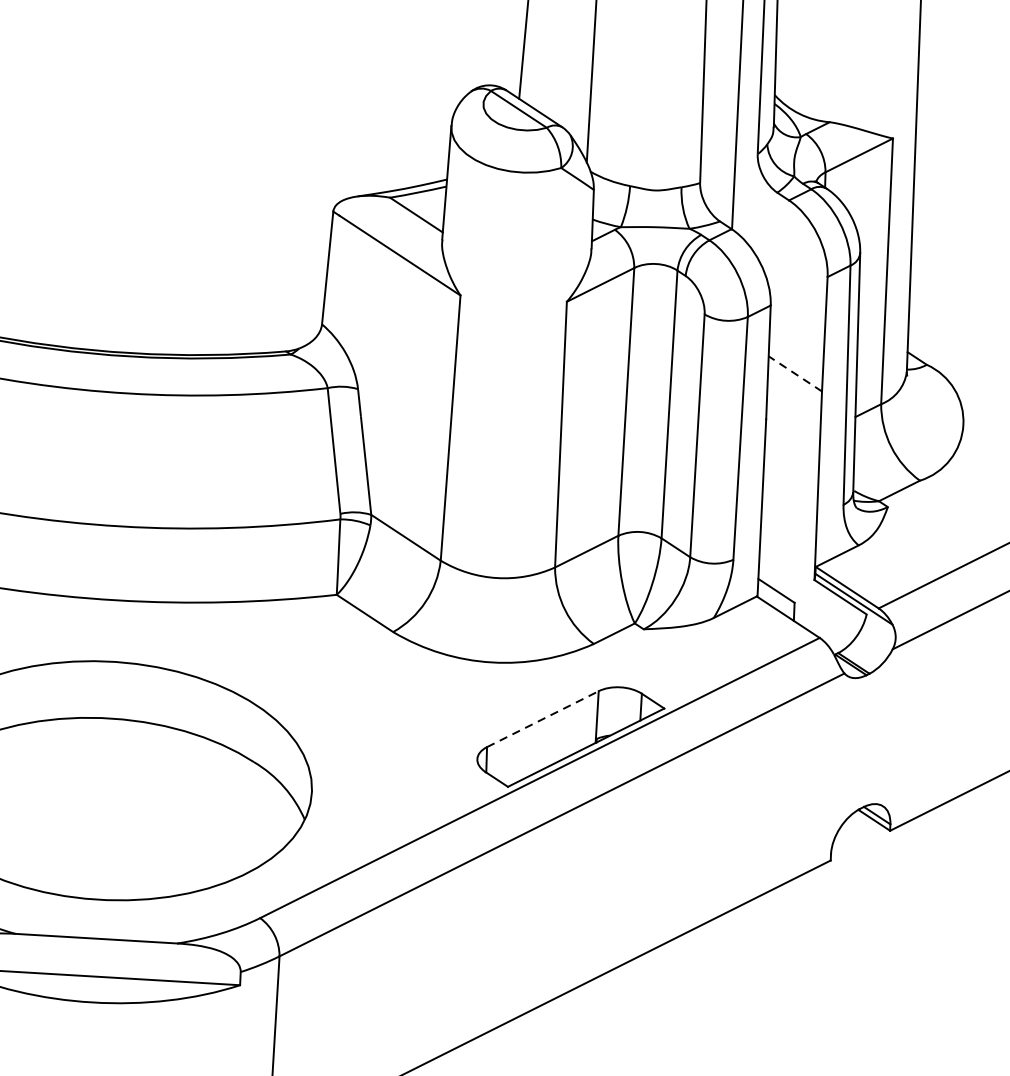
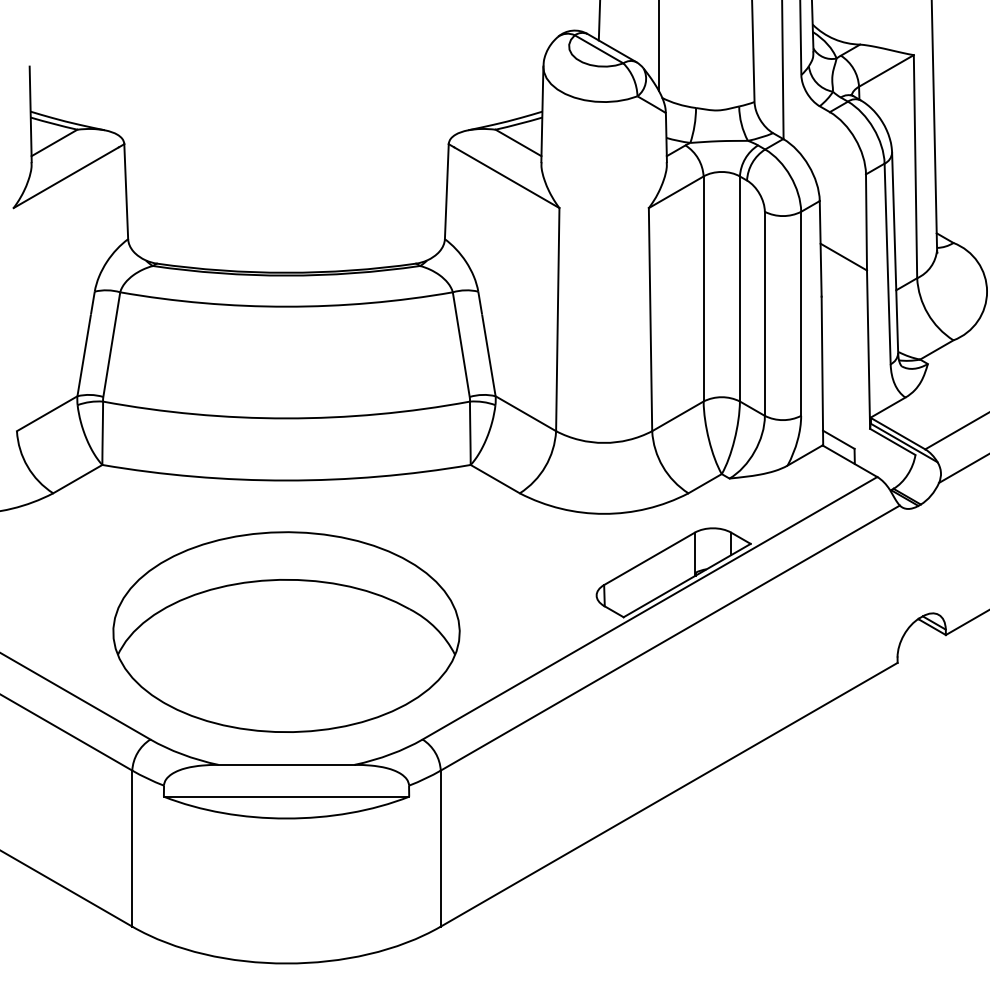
line: (794, 374) -> (843, 257), dashed -> solid
line: (542, 718) -> (649, 558), dashed -> solid

